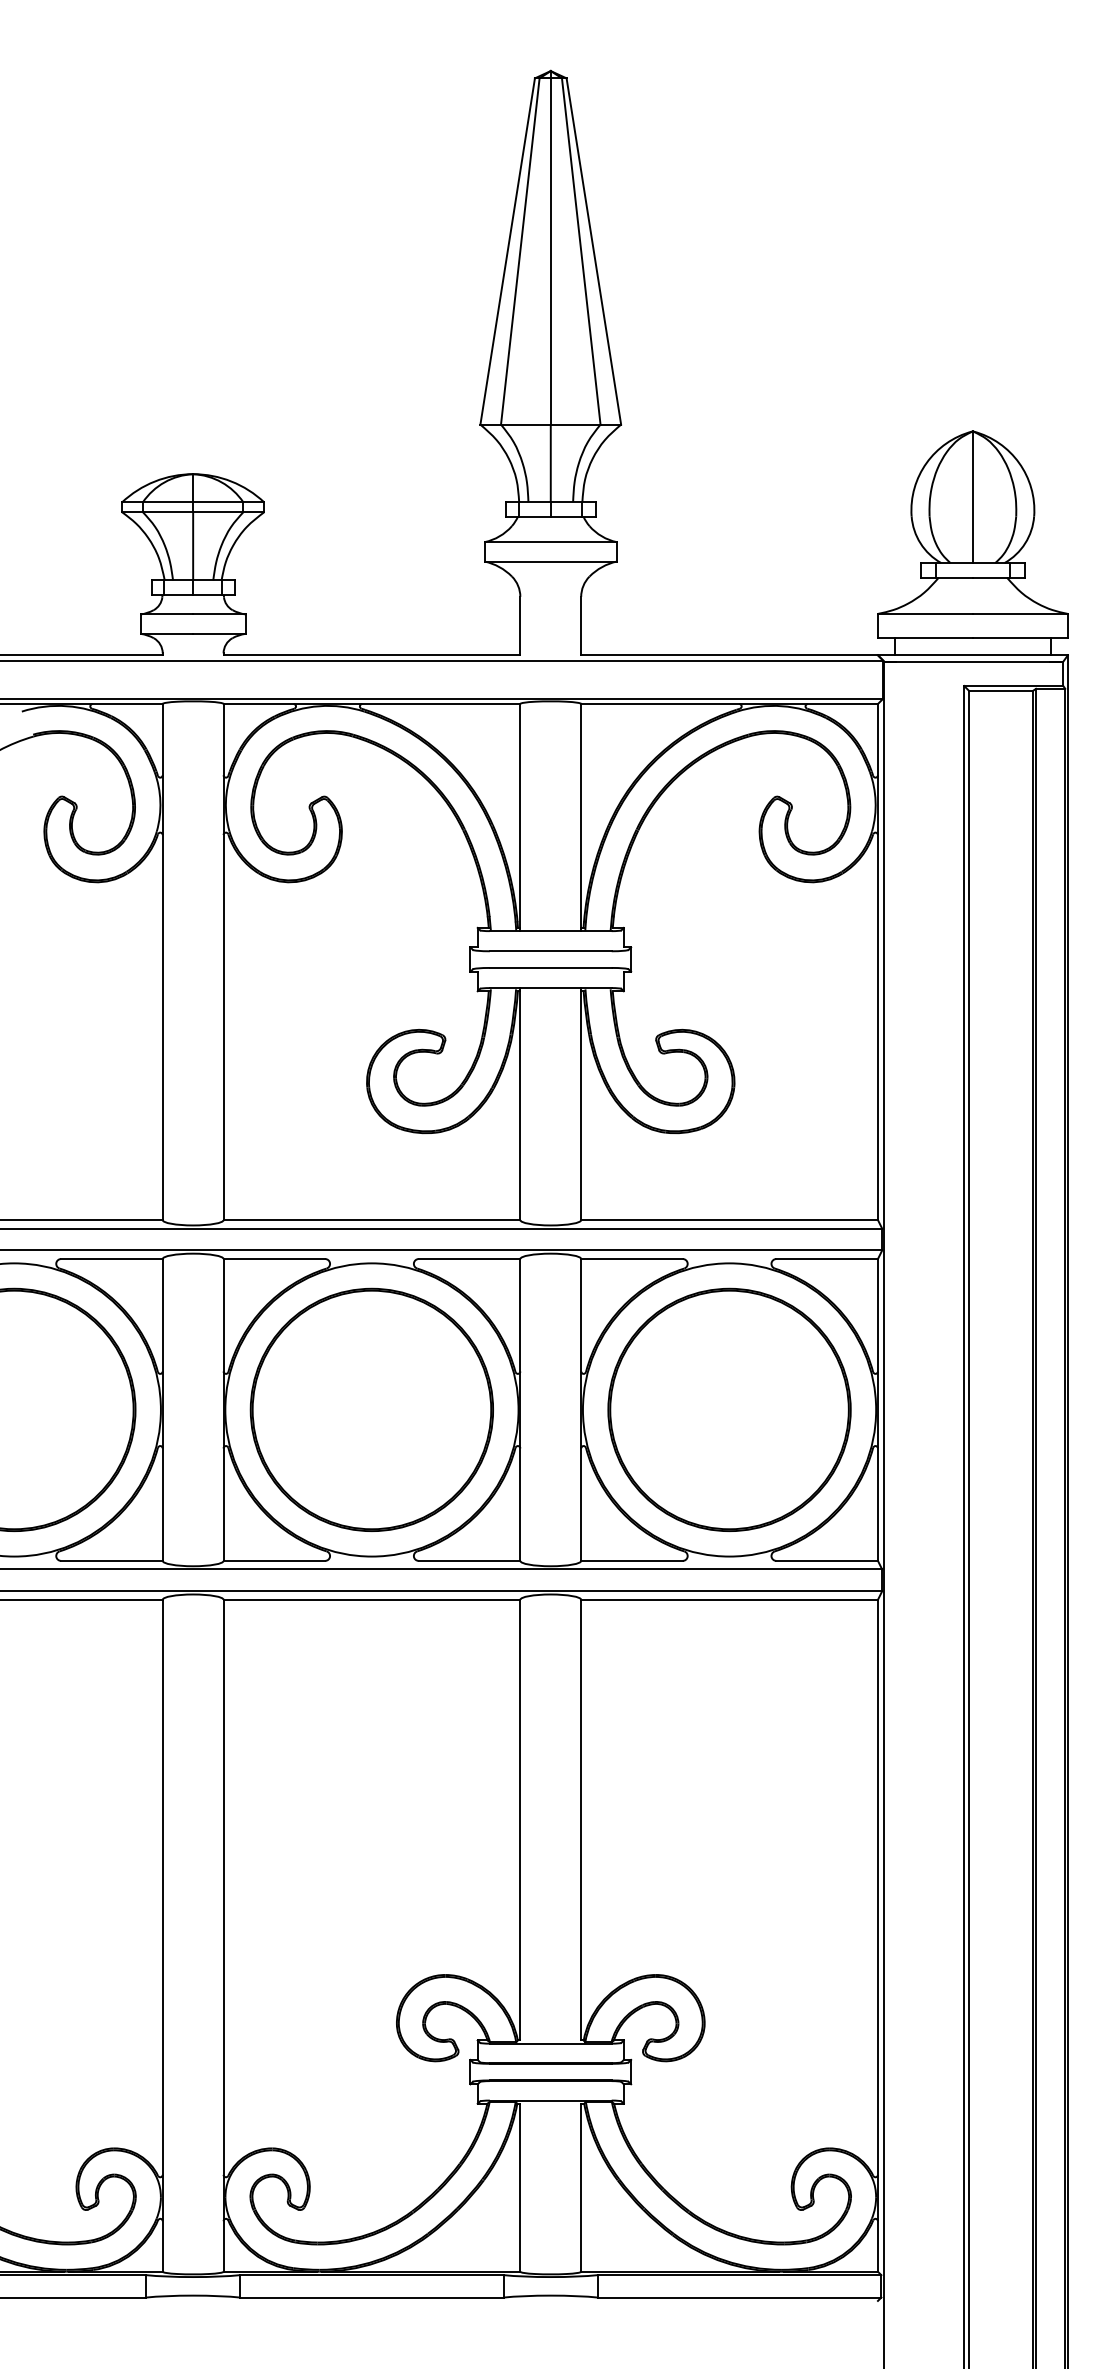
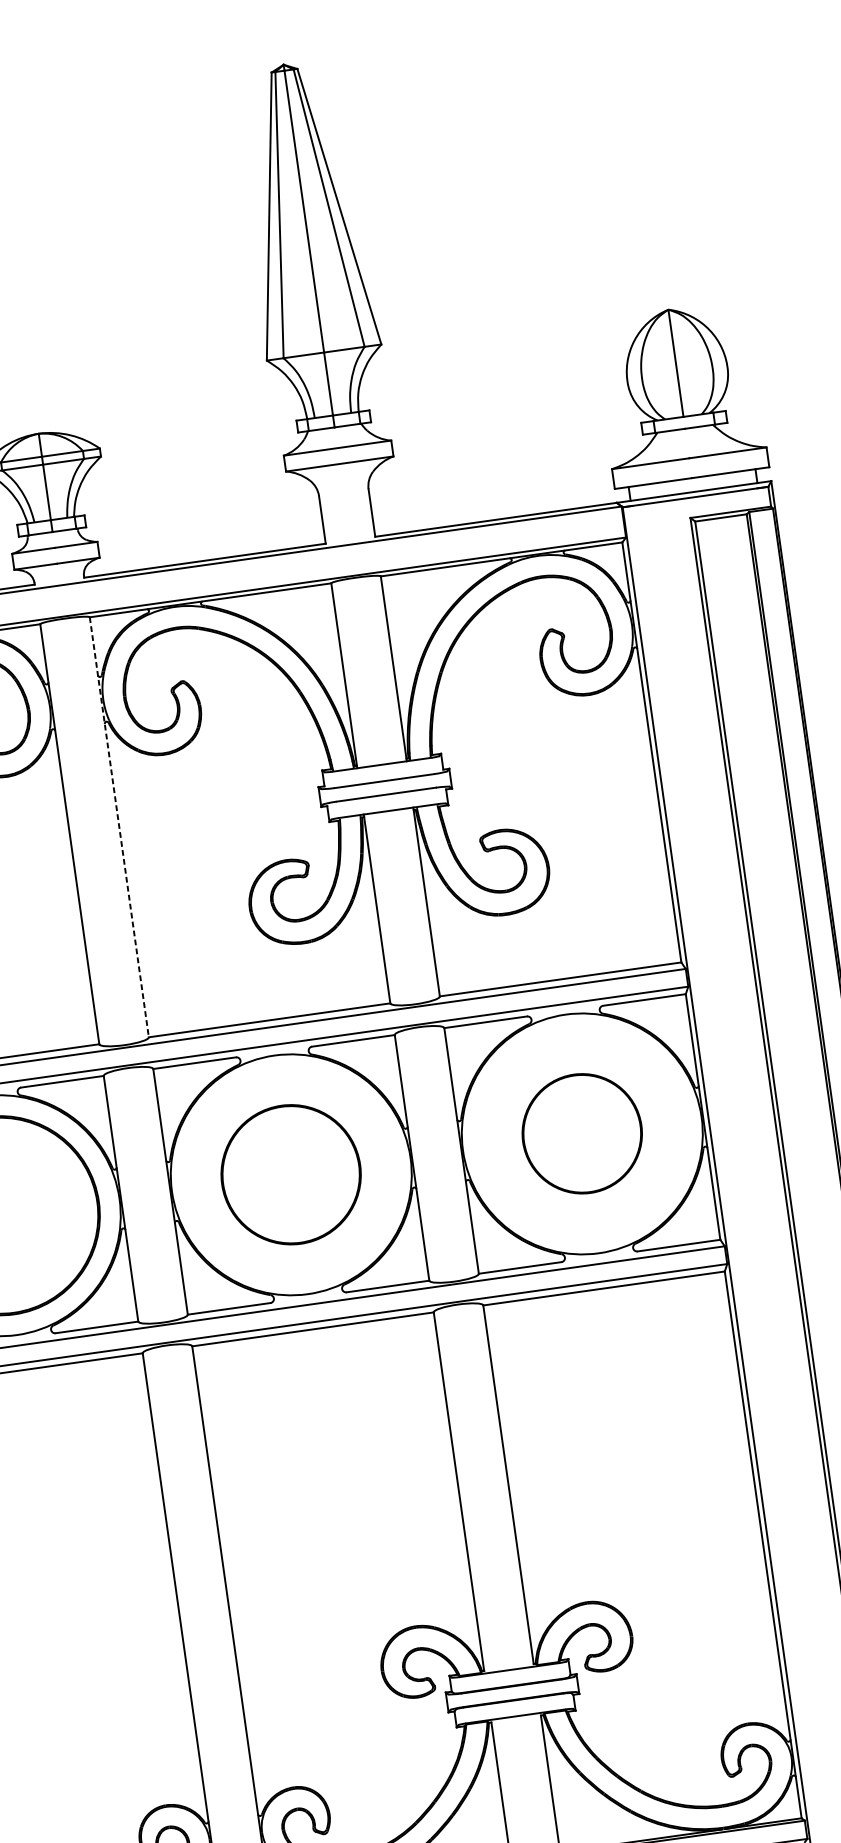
line: (223, 962) -> (119, 827), solid -> dashed
part: (371, 1409) -> (290, 1174), size x0.7
part: (729, 1409) -> (582, 1133), size x0.6

